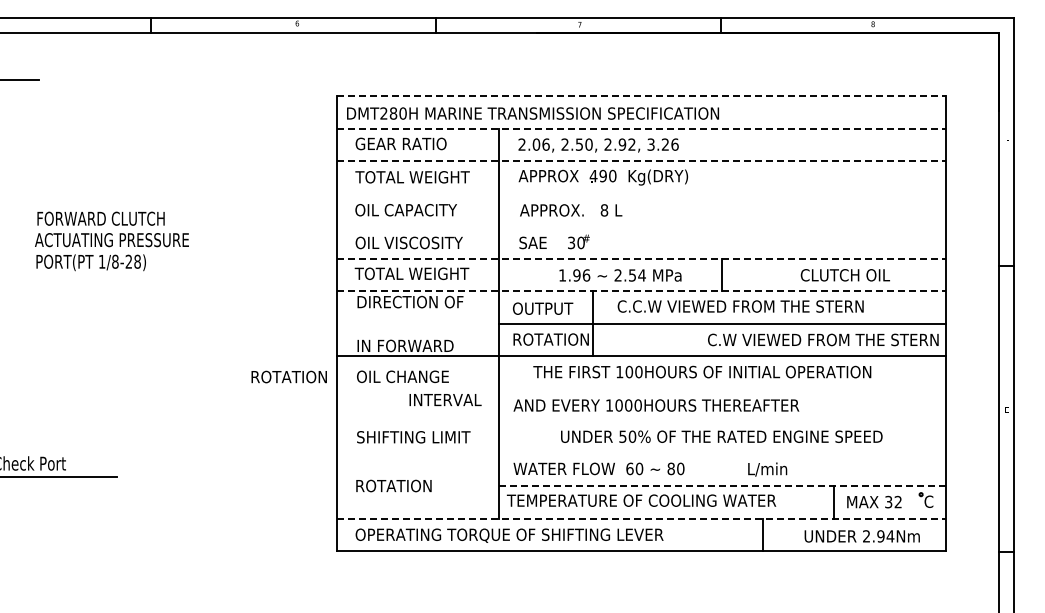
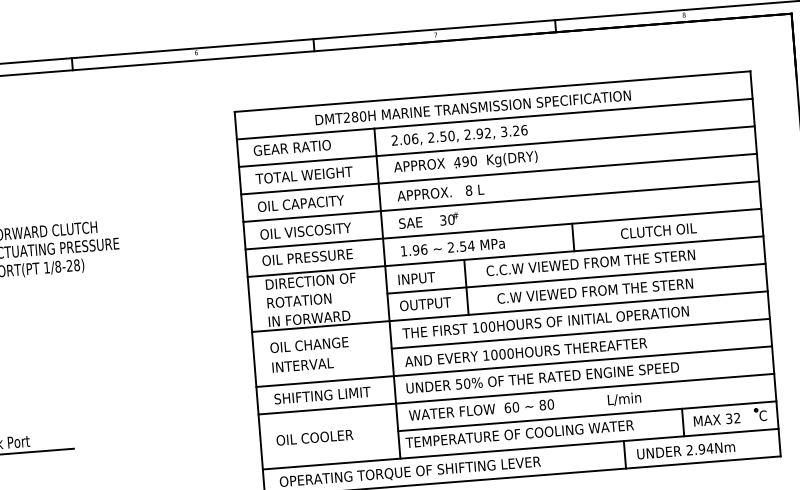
line: (641, 96) -> (492, 91), dashed -> solid
text: (532, 113) -> (472, 107), moved
line: (641, 128) -> (494, 118), dashed -> solid
line: (641, 161) -> (497, 146), dashed -> solid
line: (640, 193) -> (498, 173), added
line: (640, 226) -> (500, 201), added
line: (641, 258) -> (503, 228), dashed -> solid
text: (411, 273) -> (309, 256), TOTAL WEIGHT -> OIL PRESSURE
text: (620, 275) -> (453, 247), moved
text: (844, 275) -> (657, 231), moved
line: (641, 291) -> (505, 256), dashed -> solid
text: (542, 308) -> (423, 277), OUTPUT -> INPUT
text: (550, 339) -> (431, 303), ROTATION -> OUTPUT
text: (823, 339) -> (595, 290), moved
text: (702, 371) -> (545, 321), moved
text: (288, 376) -> (298, 300), moved
line: (722, 388) -> (580, 333), added
text: (445, 399) -> (302, 364), moved
line: (640, 421) -> (513, 367), added
text: (721, 436) -> (542, 377), moved
line: (640, 453) -> (515, 394), added
text: (400, 485) -> (314, 437), ROTATION -> OIL COOLER
line: (722, 486) -> (587, 416), dashed -> solid
line: (641, 518) -> (520, 449), dashed -> solid
text: (861, 536) -> (685, 450), moved

